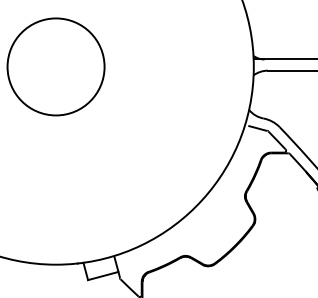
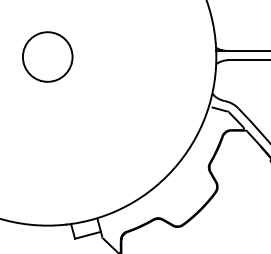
circle: (55, 66) -> (47, 56), size x0.6

